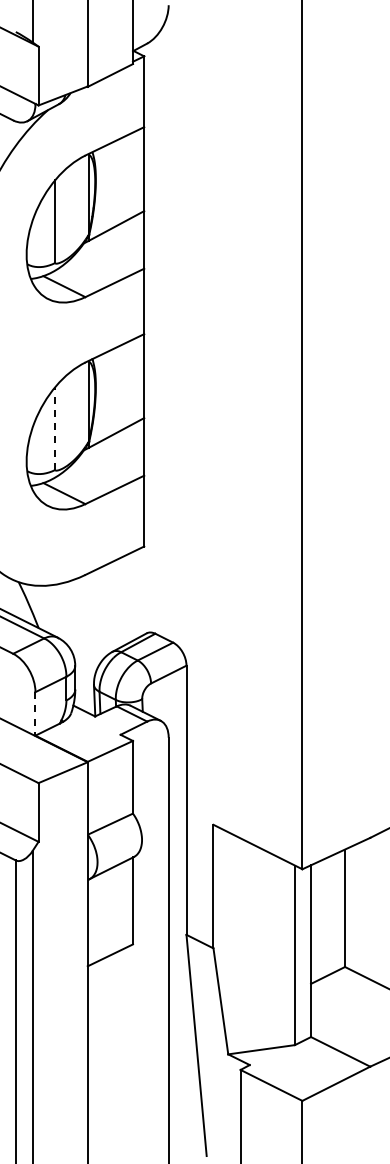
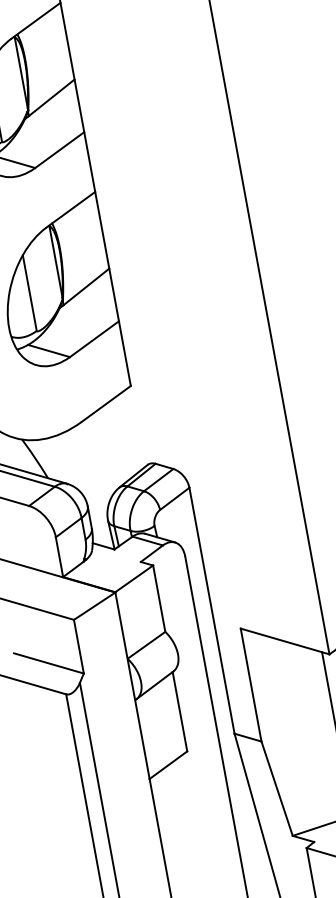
line: (55, 428) -> (29, 293), dashed -> solid
line: (35, 713) -> (59, 556), dashed -> solid

